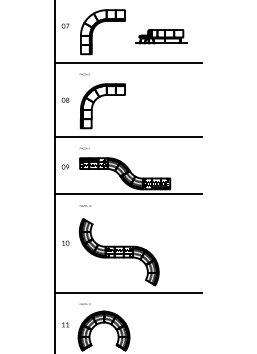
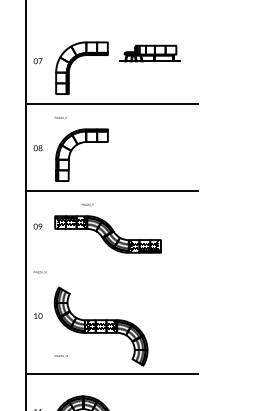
part: (161, 36) -> (150, 53), moved
text: (84, 148) -> (87, 204), moved
line: (128, 194) -> (111, 258), removed
text: (85, 205) -> (40, 271), moved
text: (84, 303) -> (60, 355), moved

